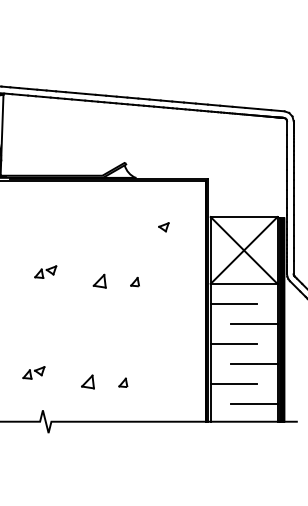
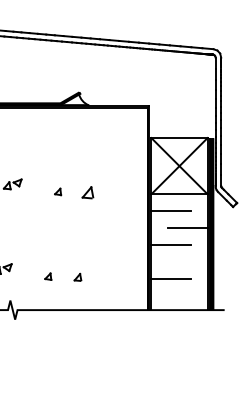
part: (163, 227) -> (111, 146), removed
part: (99, 280) -> (57, 191), size x0.6
part: (134, 281) -> (87, 192), size x1.6
line: (253, 364) -> (187, 262), removed
part: (87, 381) -> (47, 276), size x0.6
line: (253, 404) -> (187, 295), removed

